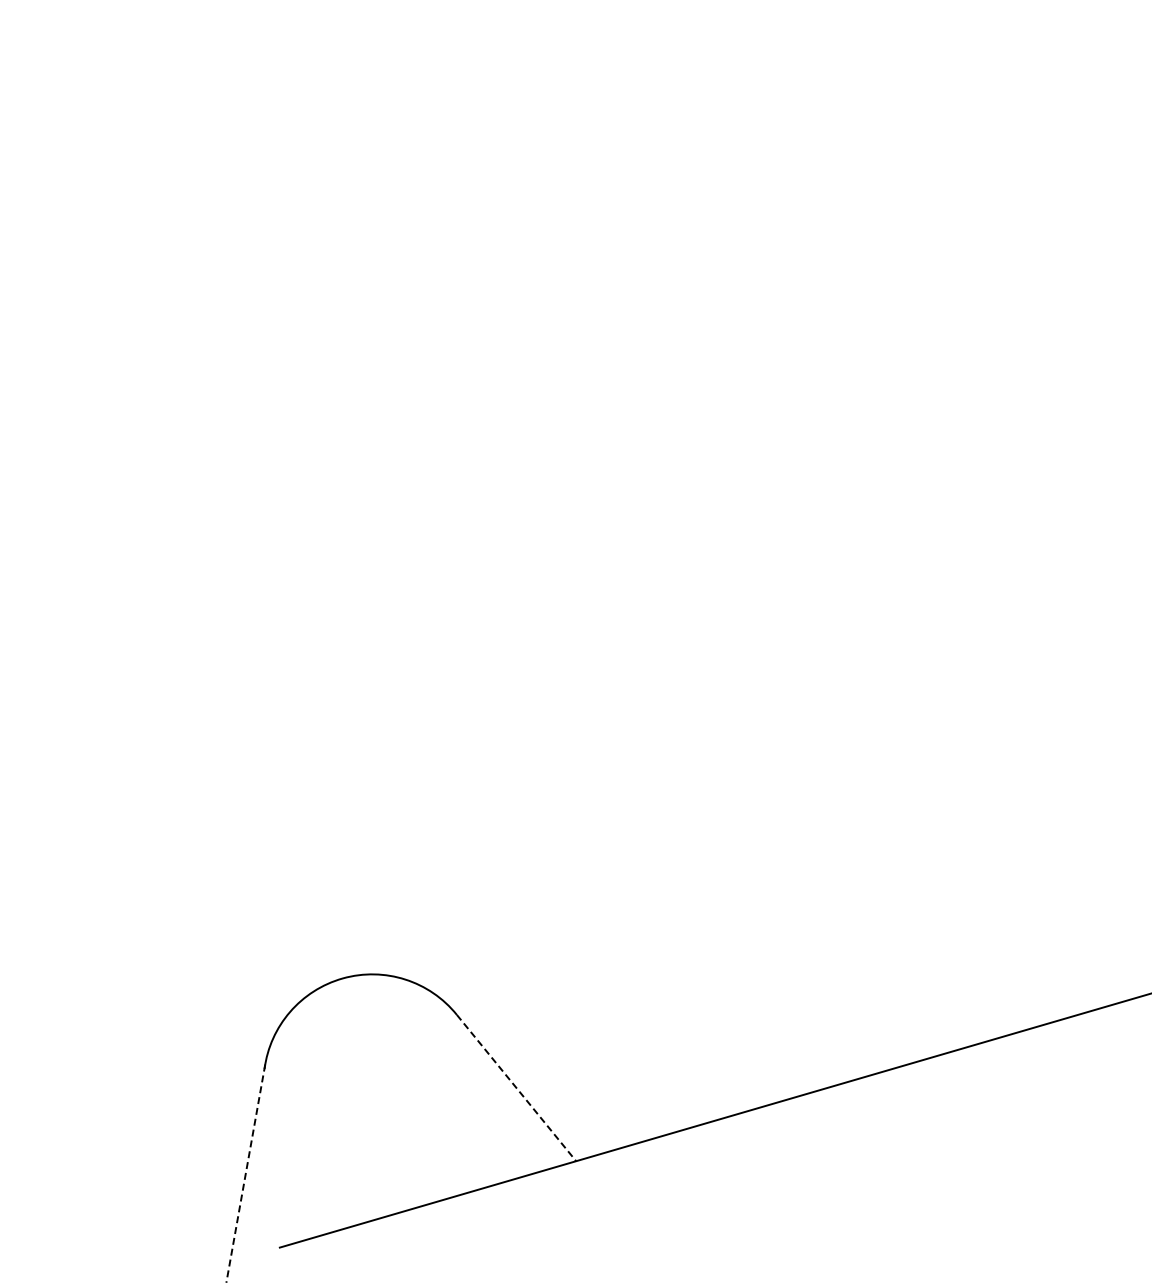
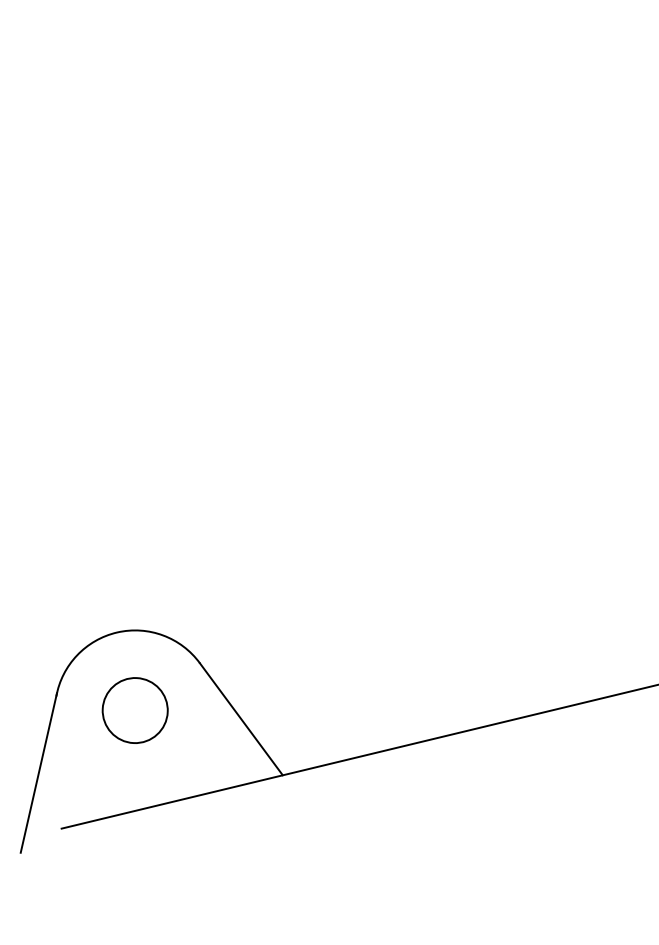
circle: (372, 1082) -> (135, 710), added
line: (516, 1088) -> (241, 719), dashed -> solid
line: (245, 1173) -> (38, 772), dashed -> solid

